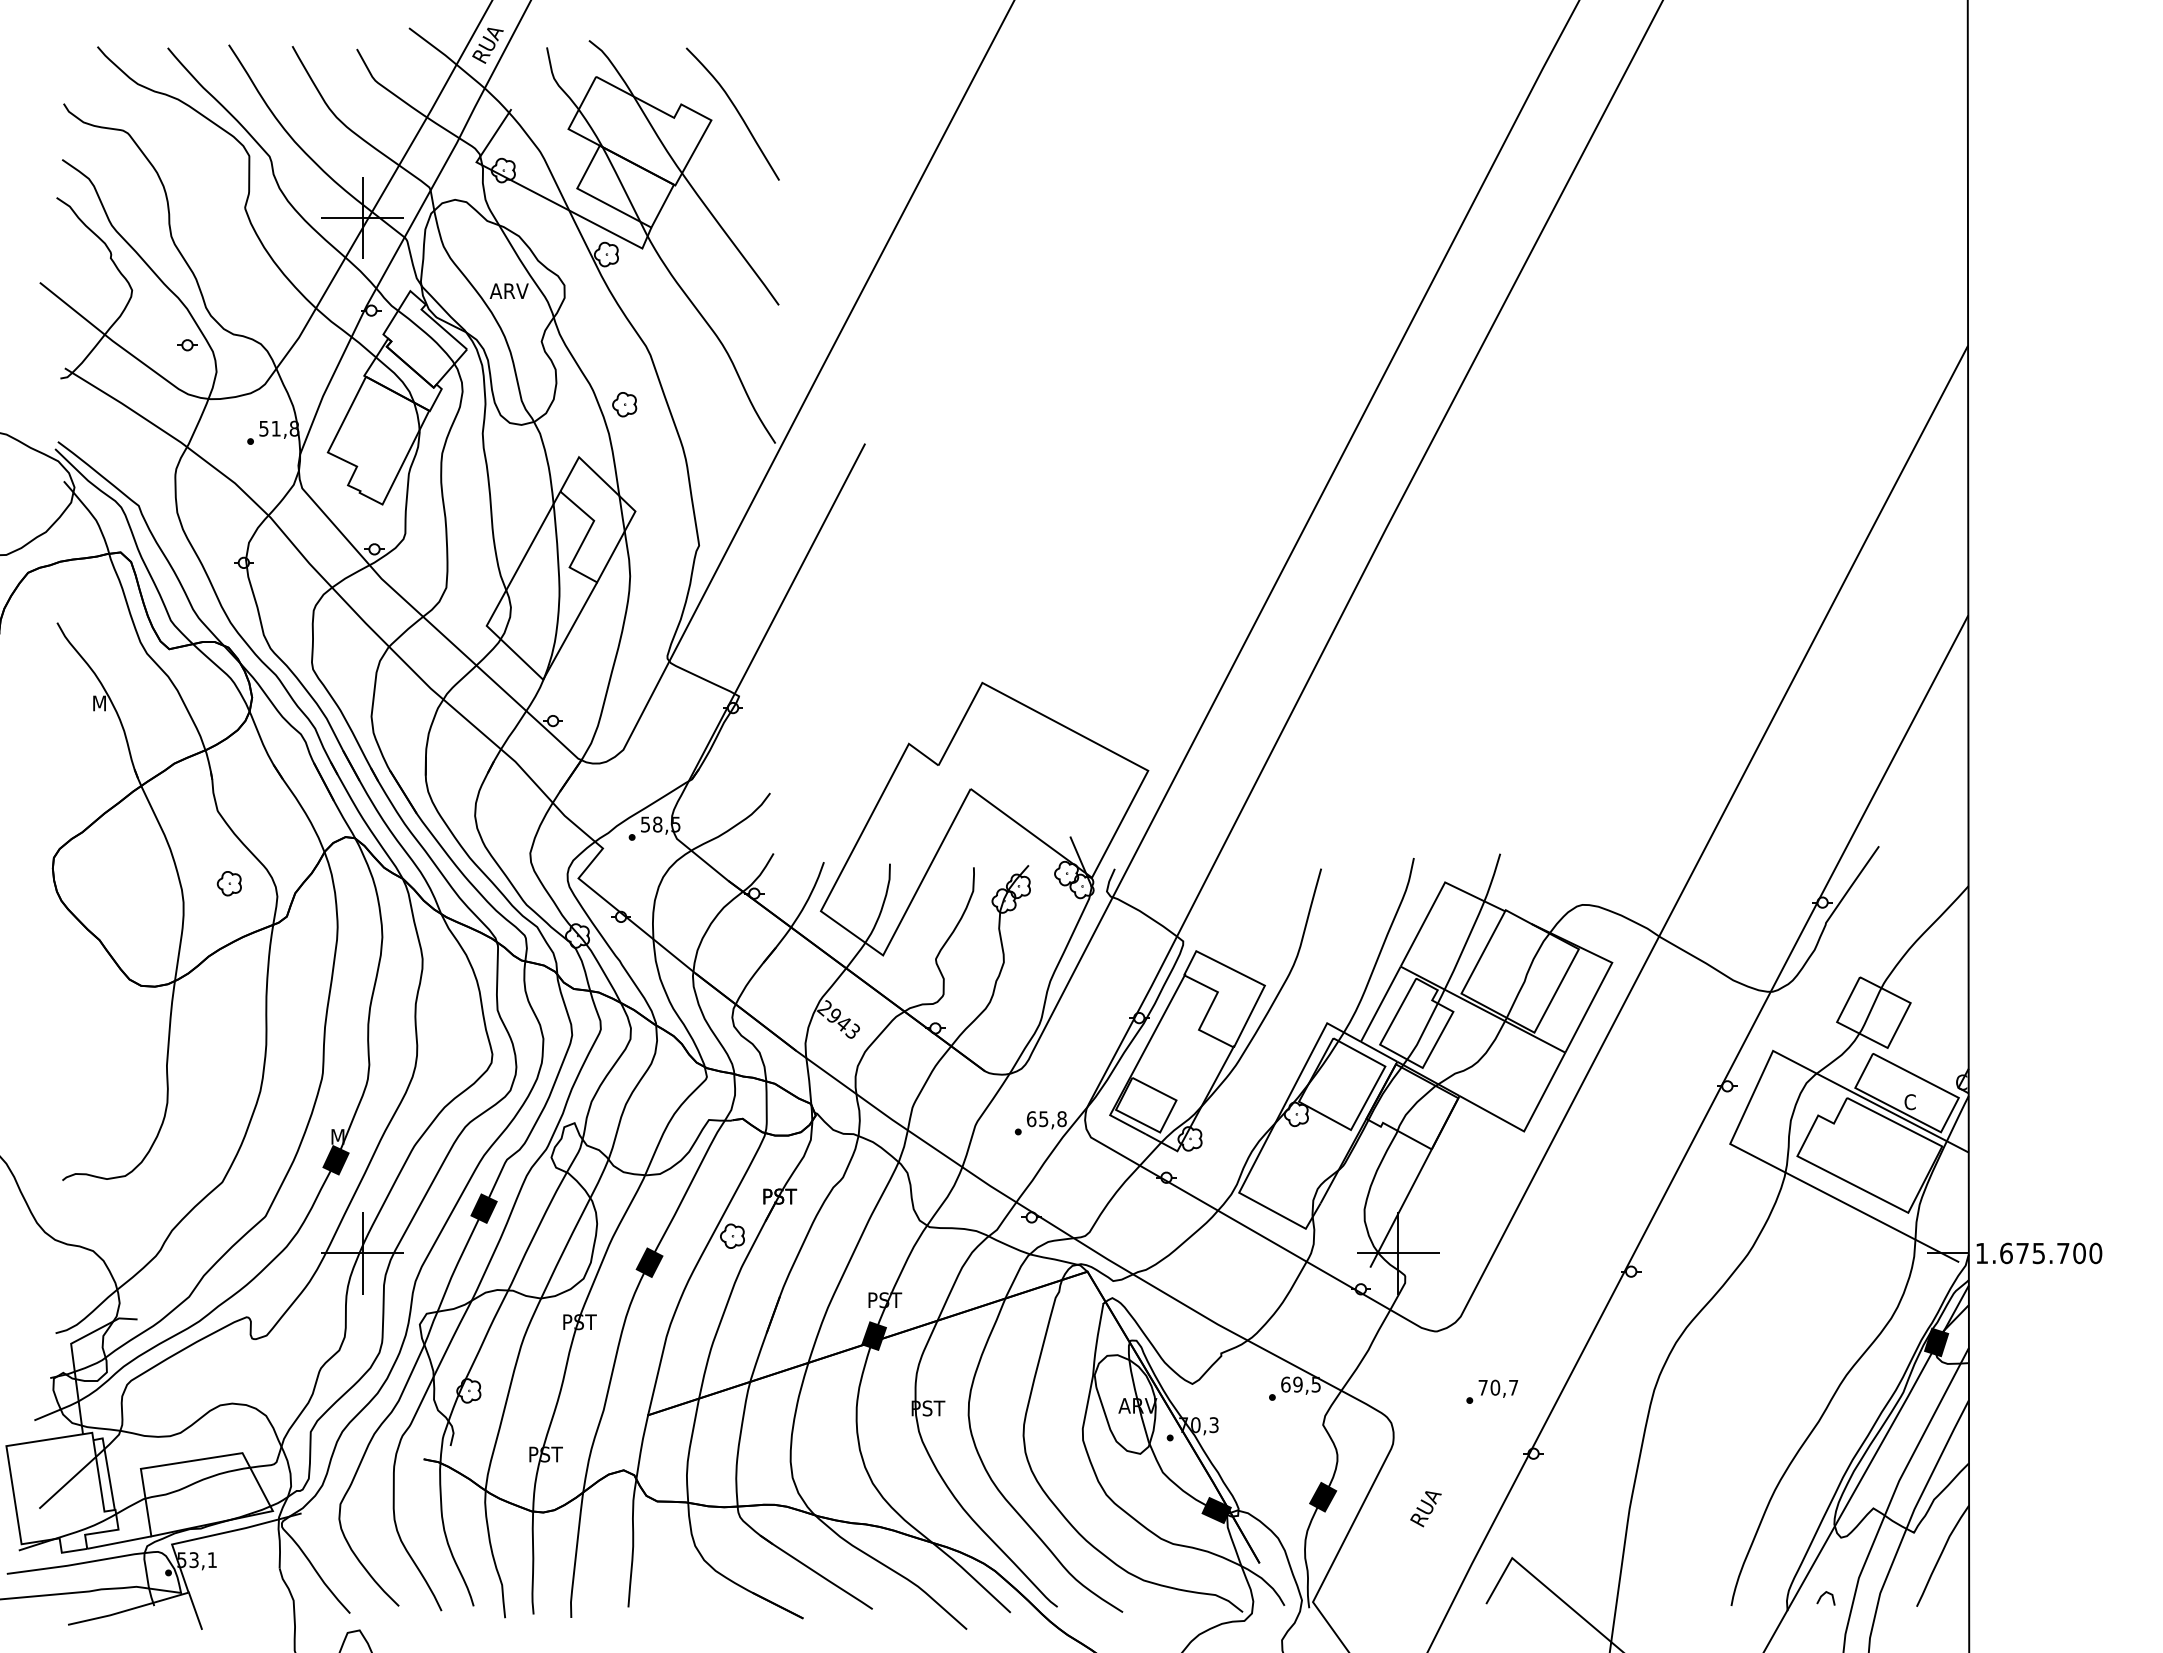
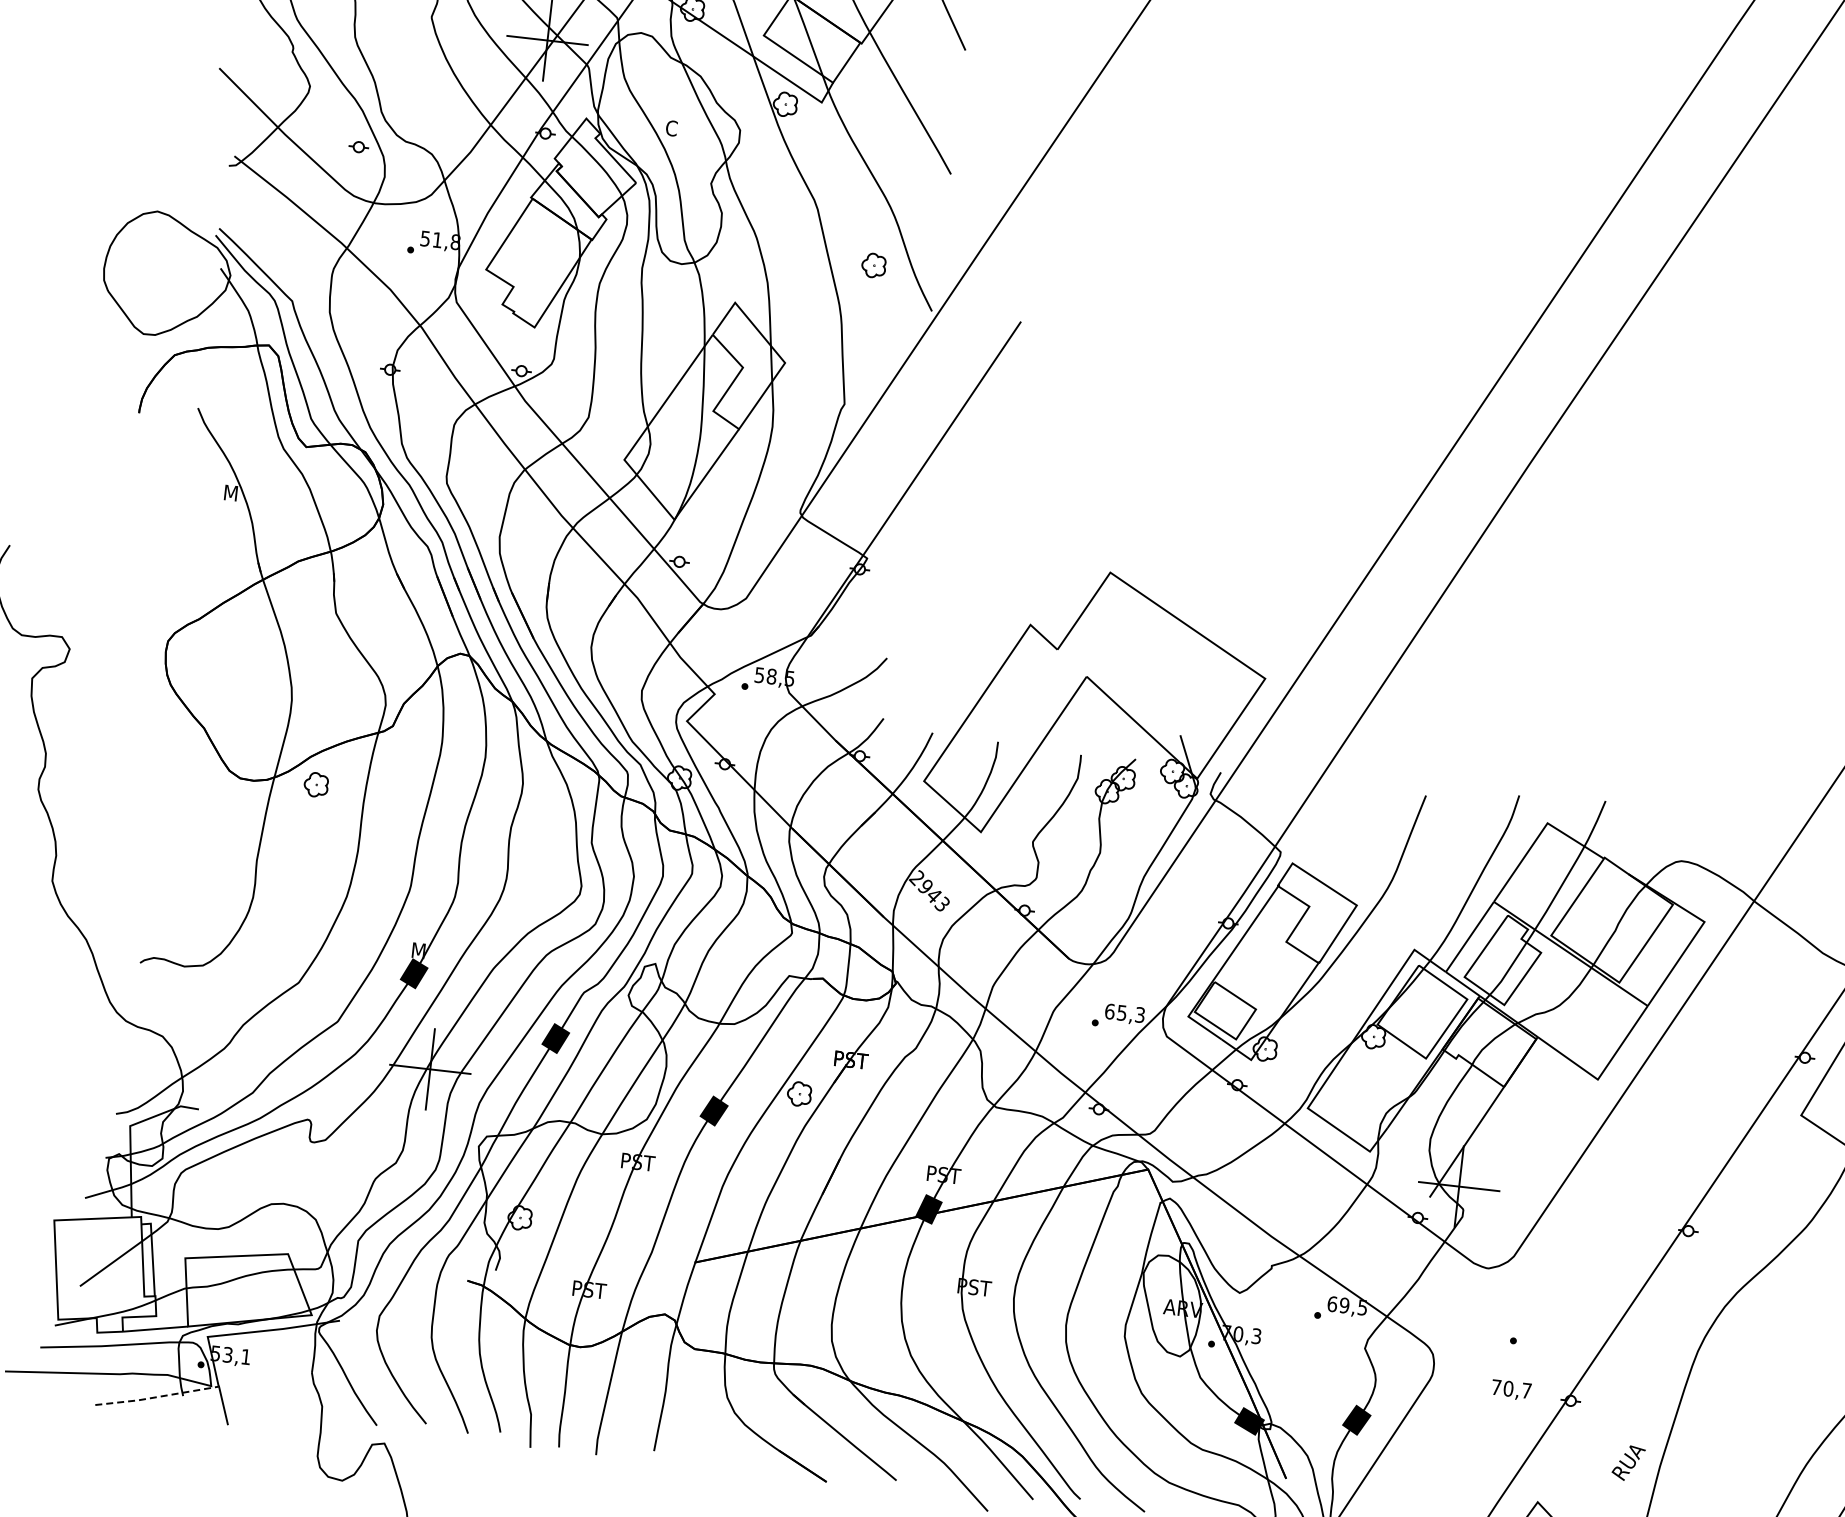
text: (508, 291) -> (683, 130), ARV -> C
part: (624, 404) -> (873, 265), moved
part: (228, 883) -> (315, 784), moved
text: (1061, 1119) -> (1139, 1015), 65,8 -> 65,3
text: (1498, 1388) -> (1511, 1389), moved
text: (1425, 1509) -> (1628, 1463), moved
line: (128, 1610) -> (157, 1397), solid -> dashed

